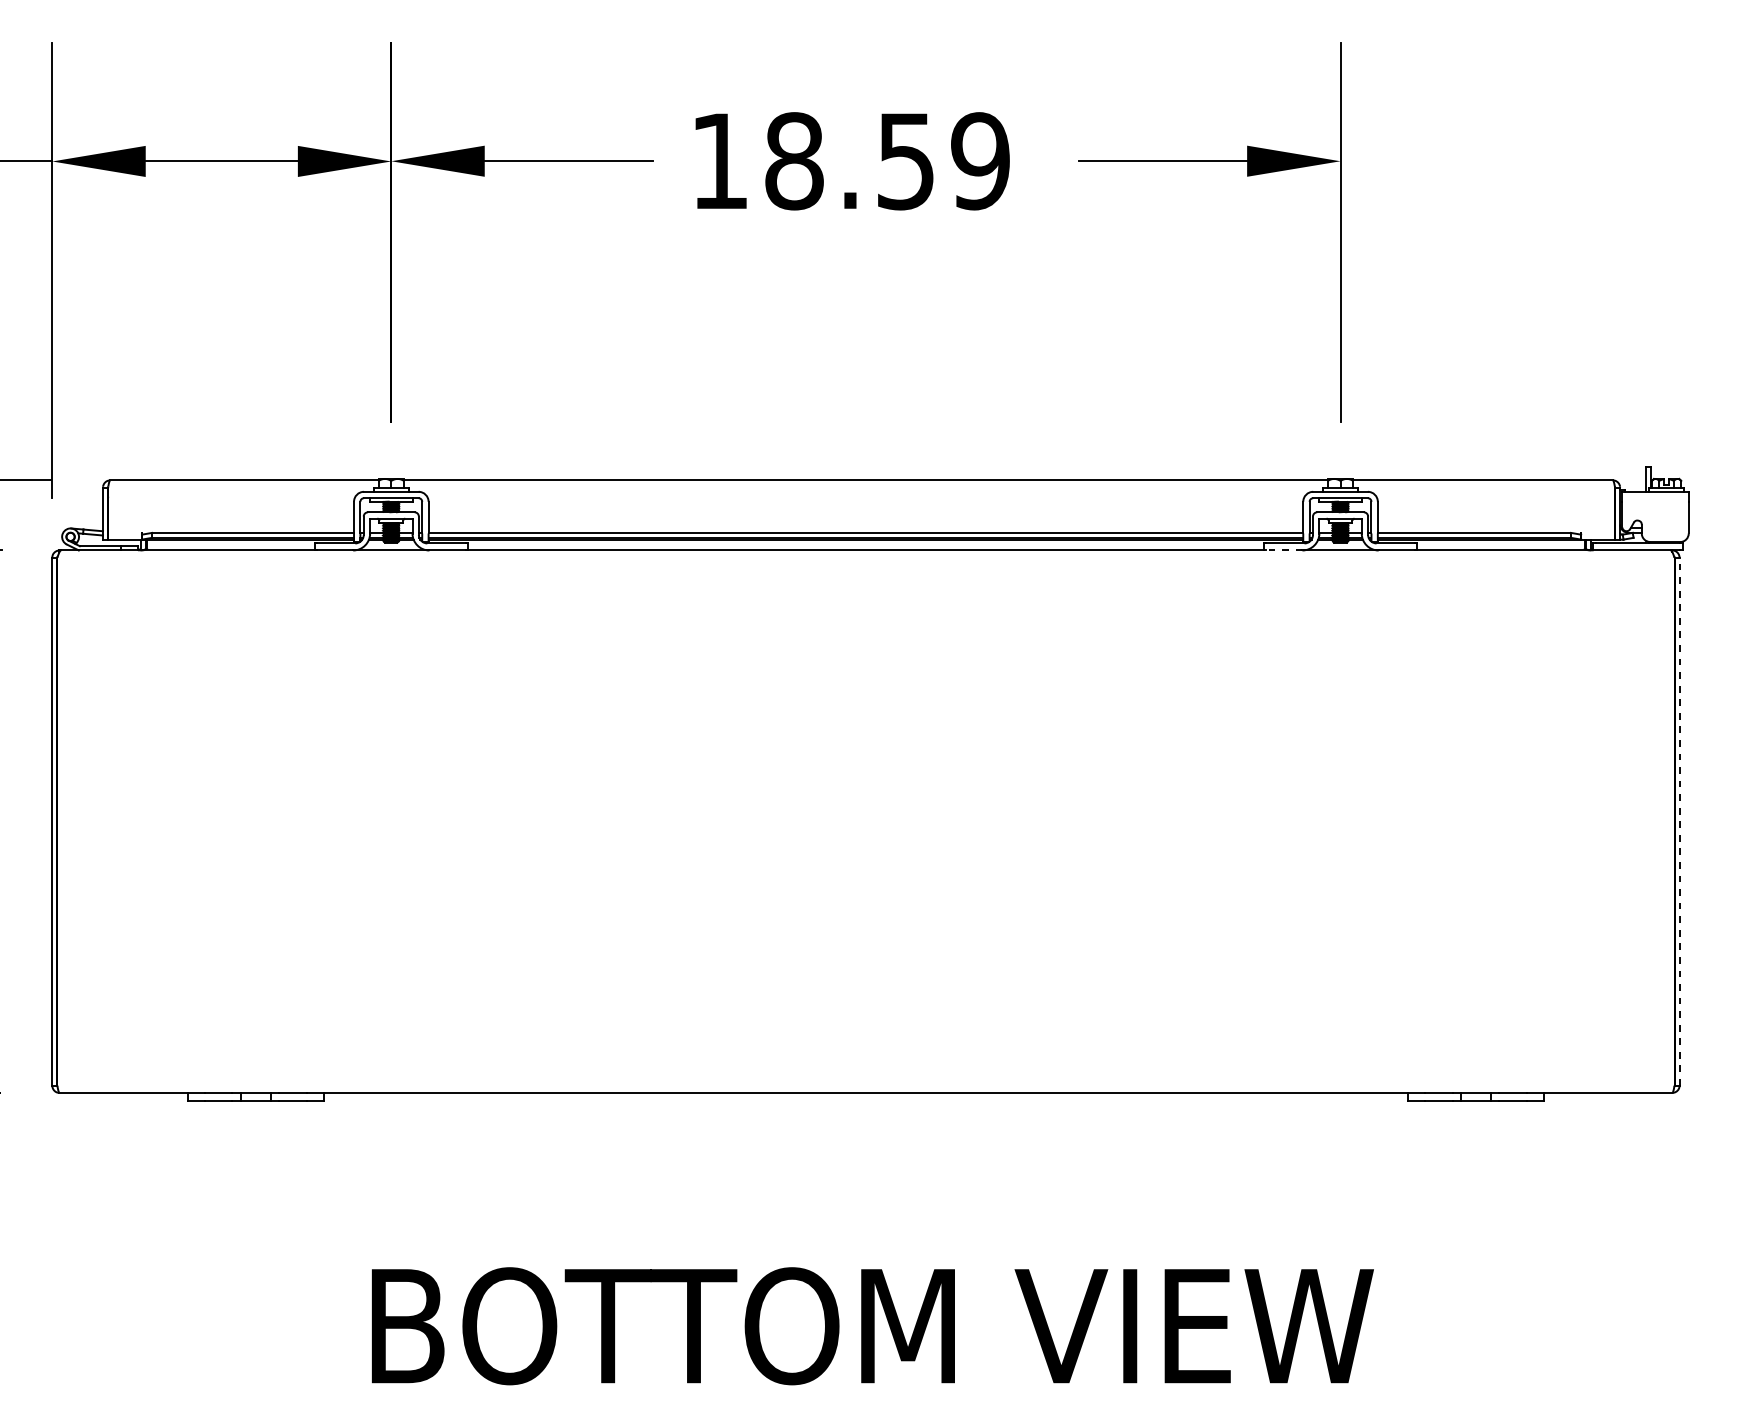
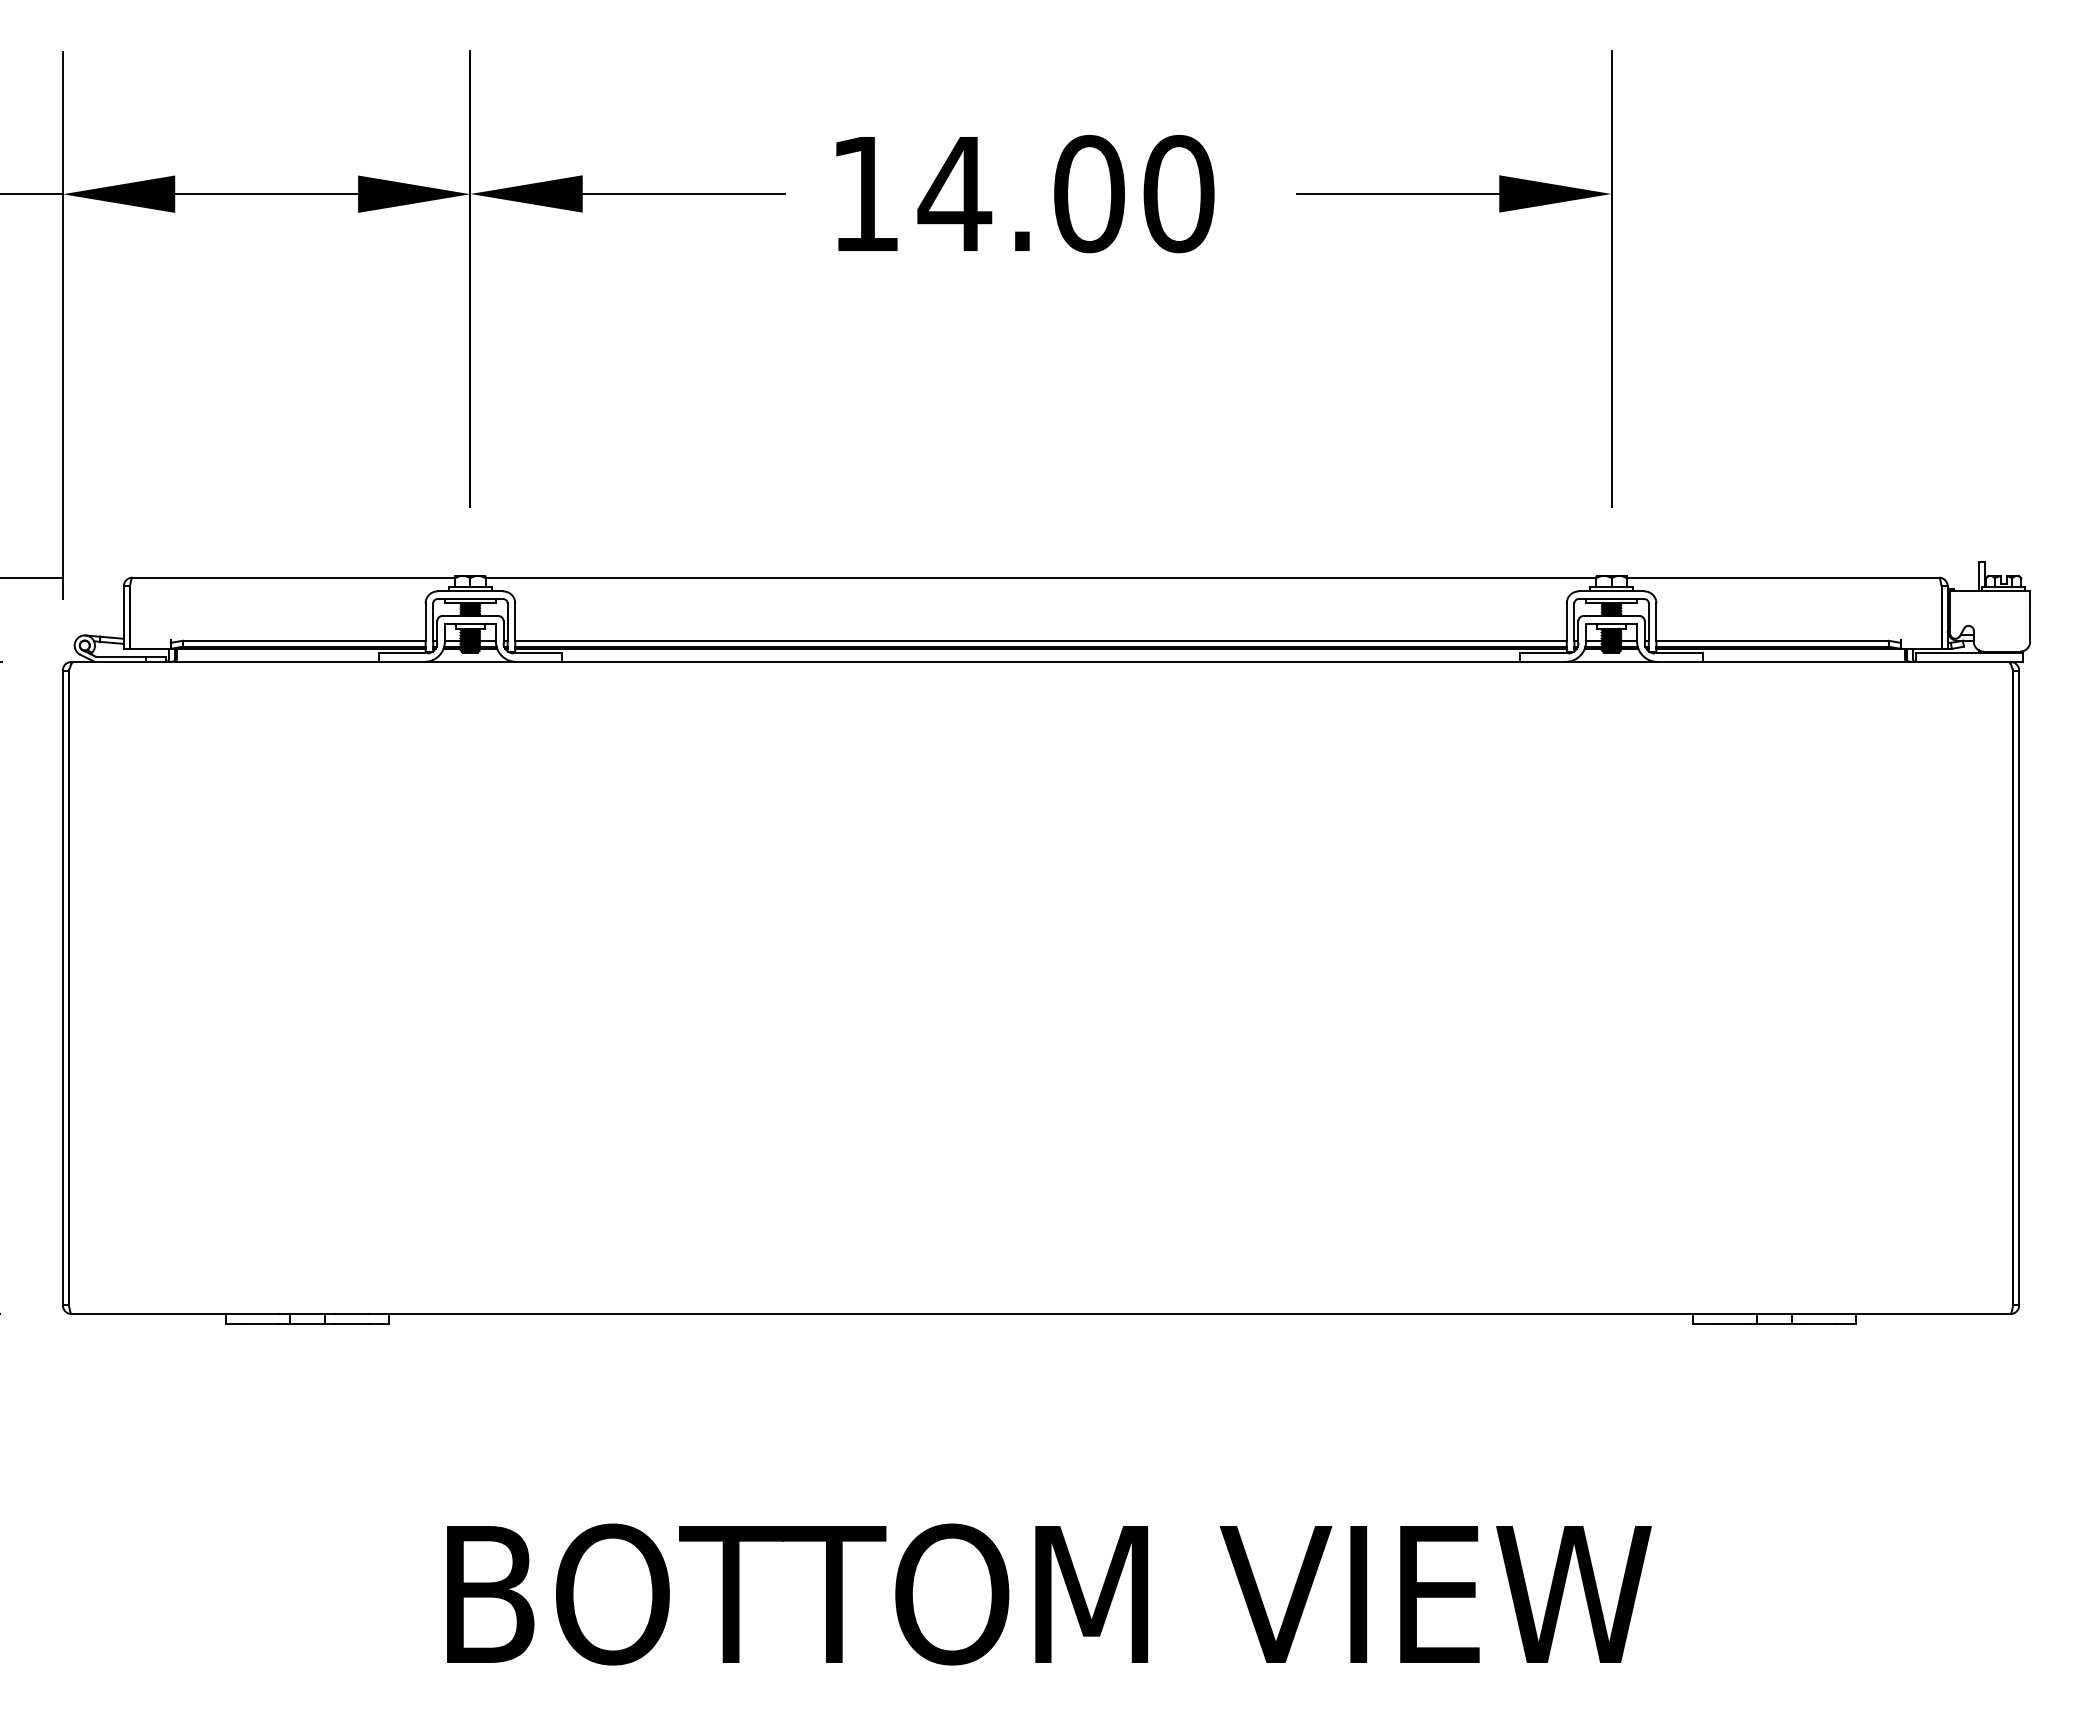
text: (886, 160) -> (1065, 193), 18.59 -> 14.00
line: (1284, 550) -> (1544, 661), dashed -> solid
line: (1679, 821) -> (2019, 987), dashed -> solid

